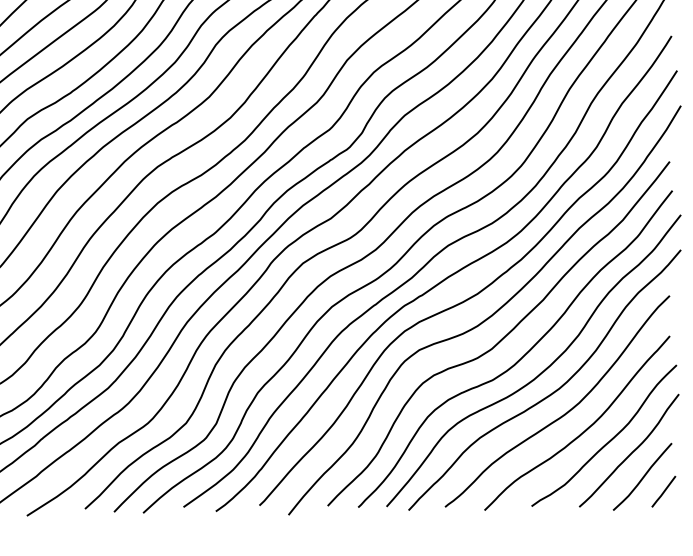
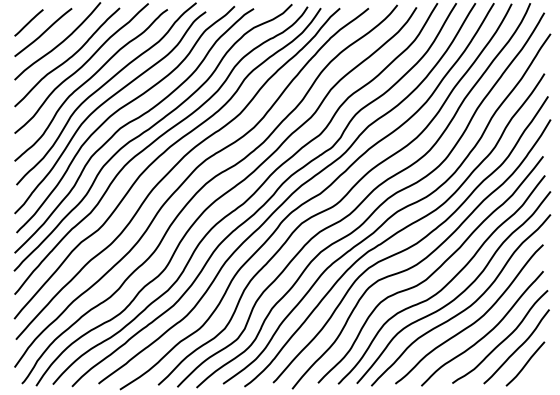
line: (663, 491) -> (539, 373), removed

